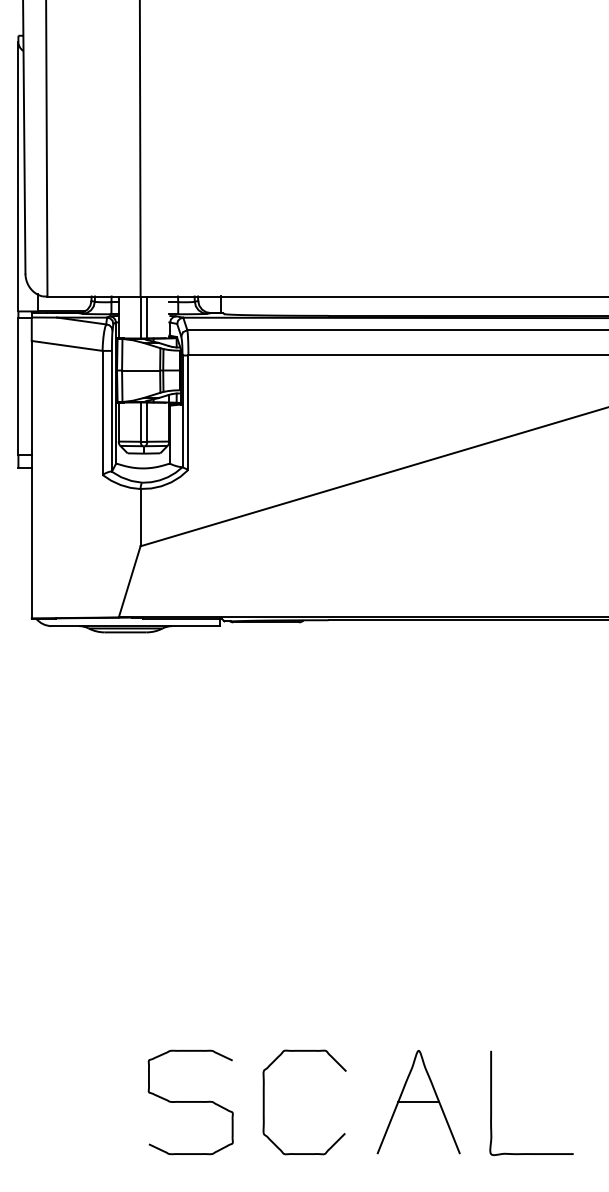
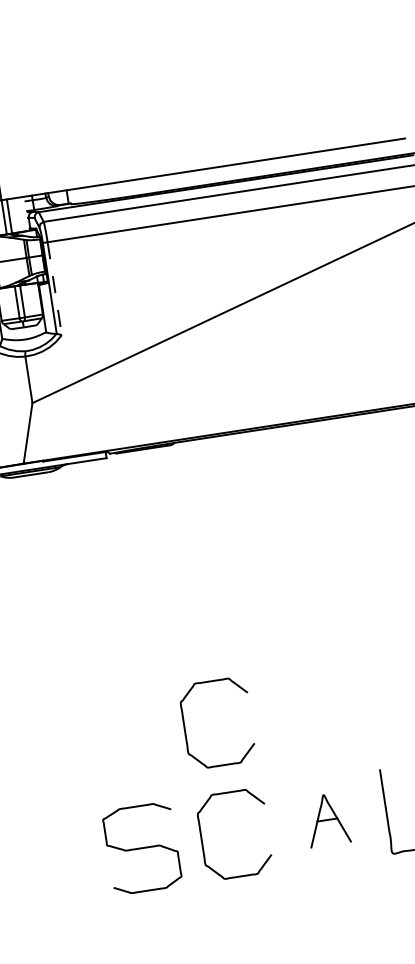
line: (188, 413) -> (54, 289), solid -> dashed
curve: (264, 965) -> (185, 728), added
part: (418, 1102) -> (327, 820), size x0.6

